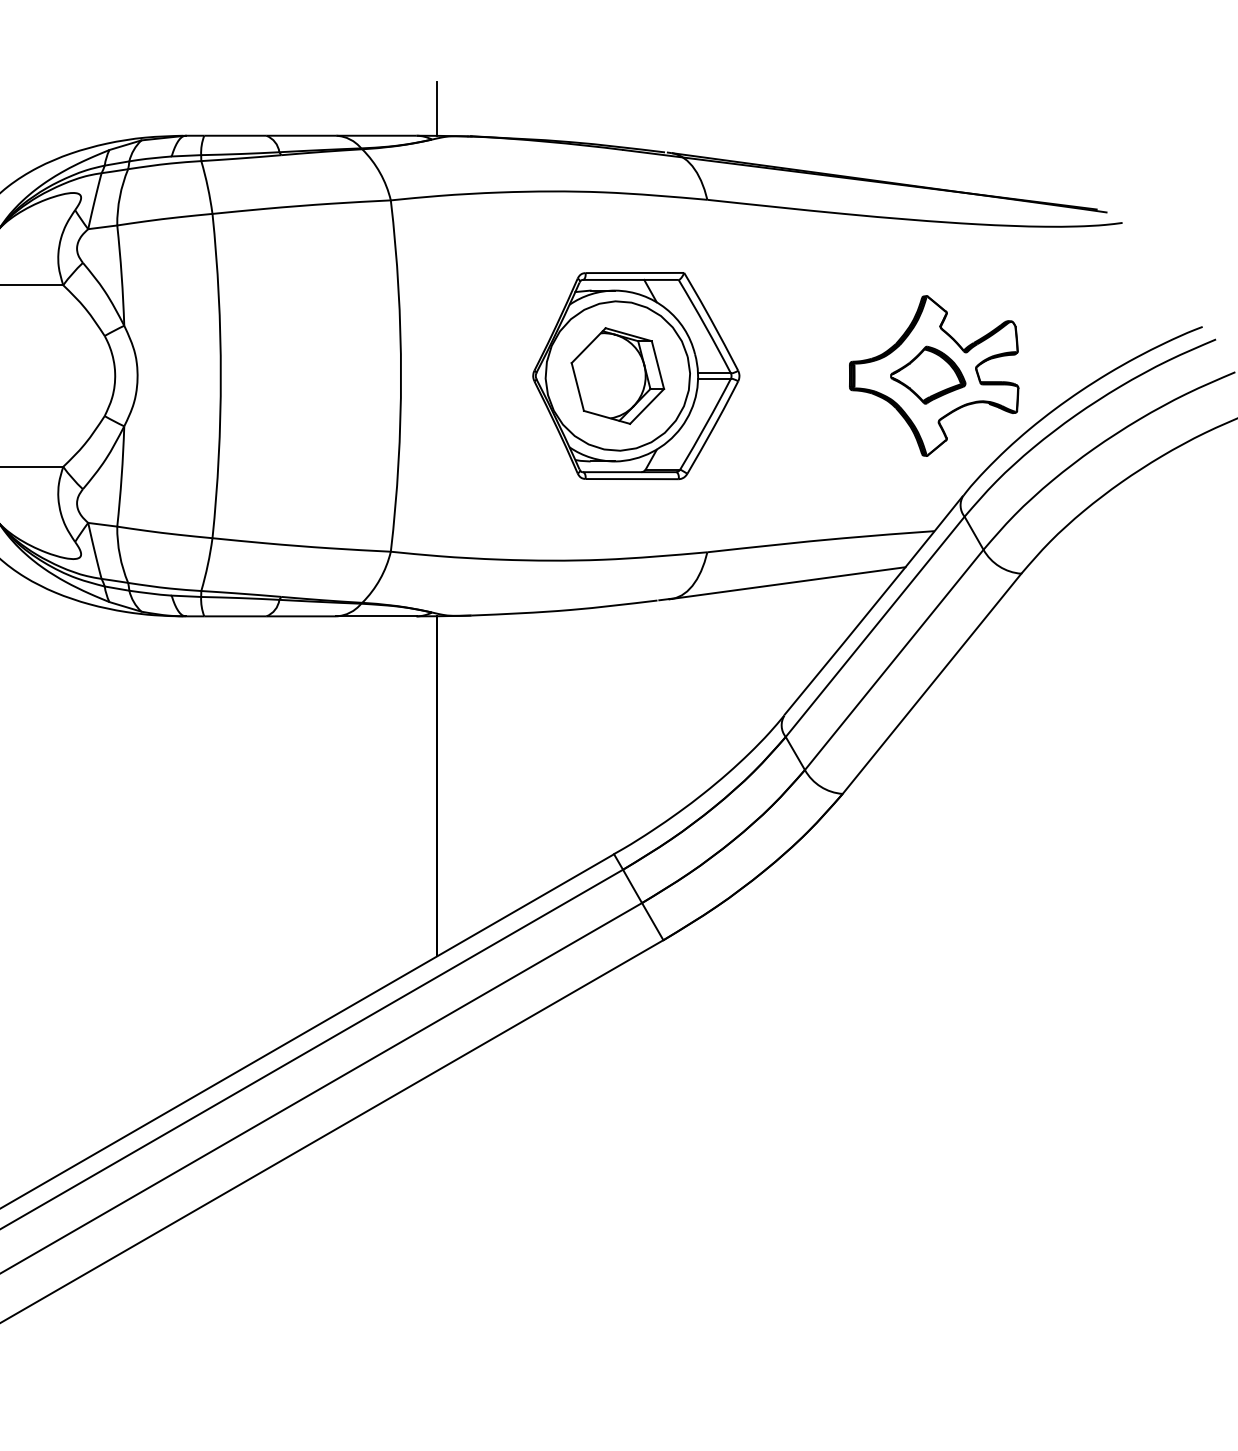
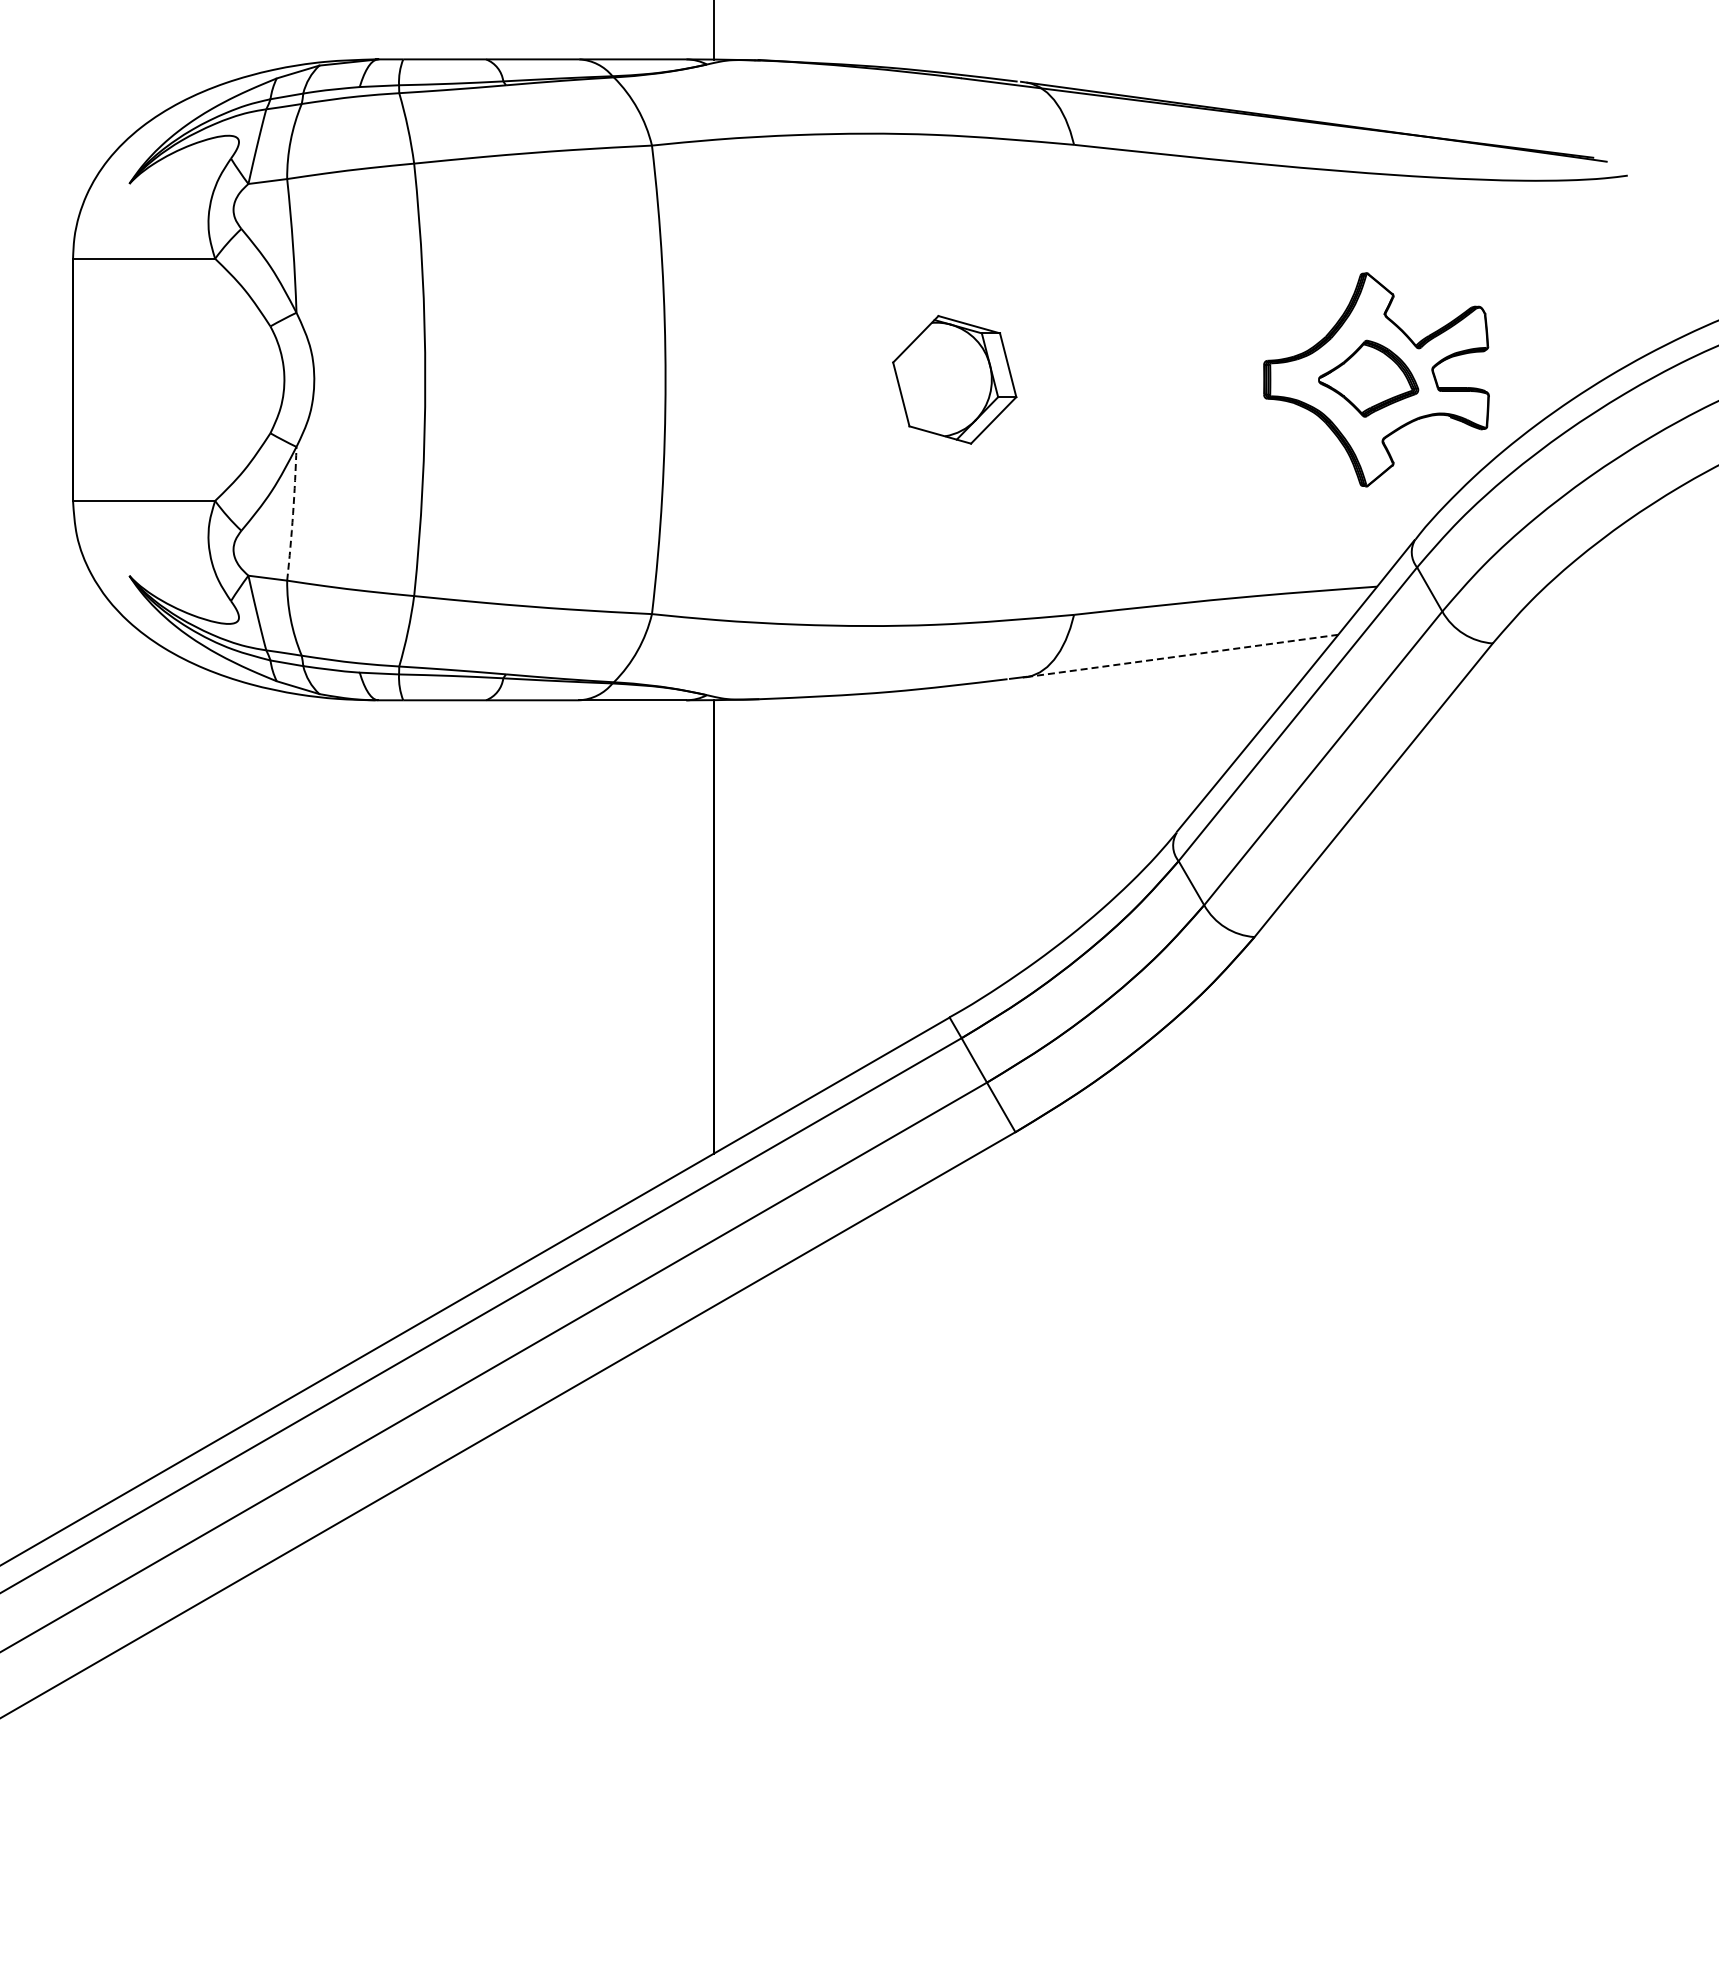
part: (635, 375) -> (978, 379), removed
arc: (122, 476) -> (293, 513), solid -> dashed
line: (787, 583) -> (1181, 656), solid -> dashed

